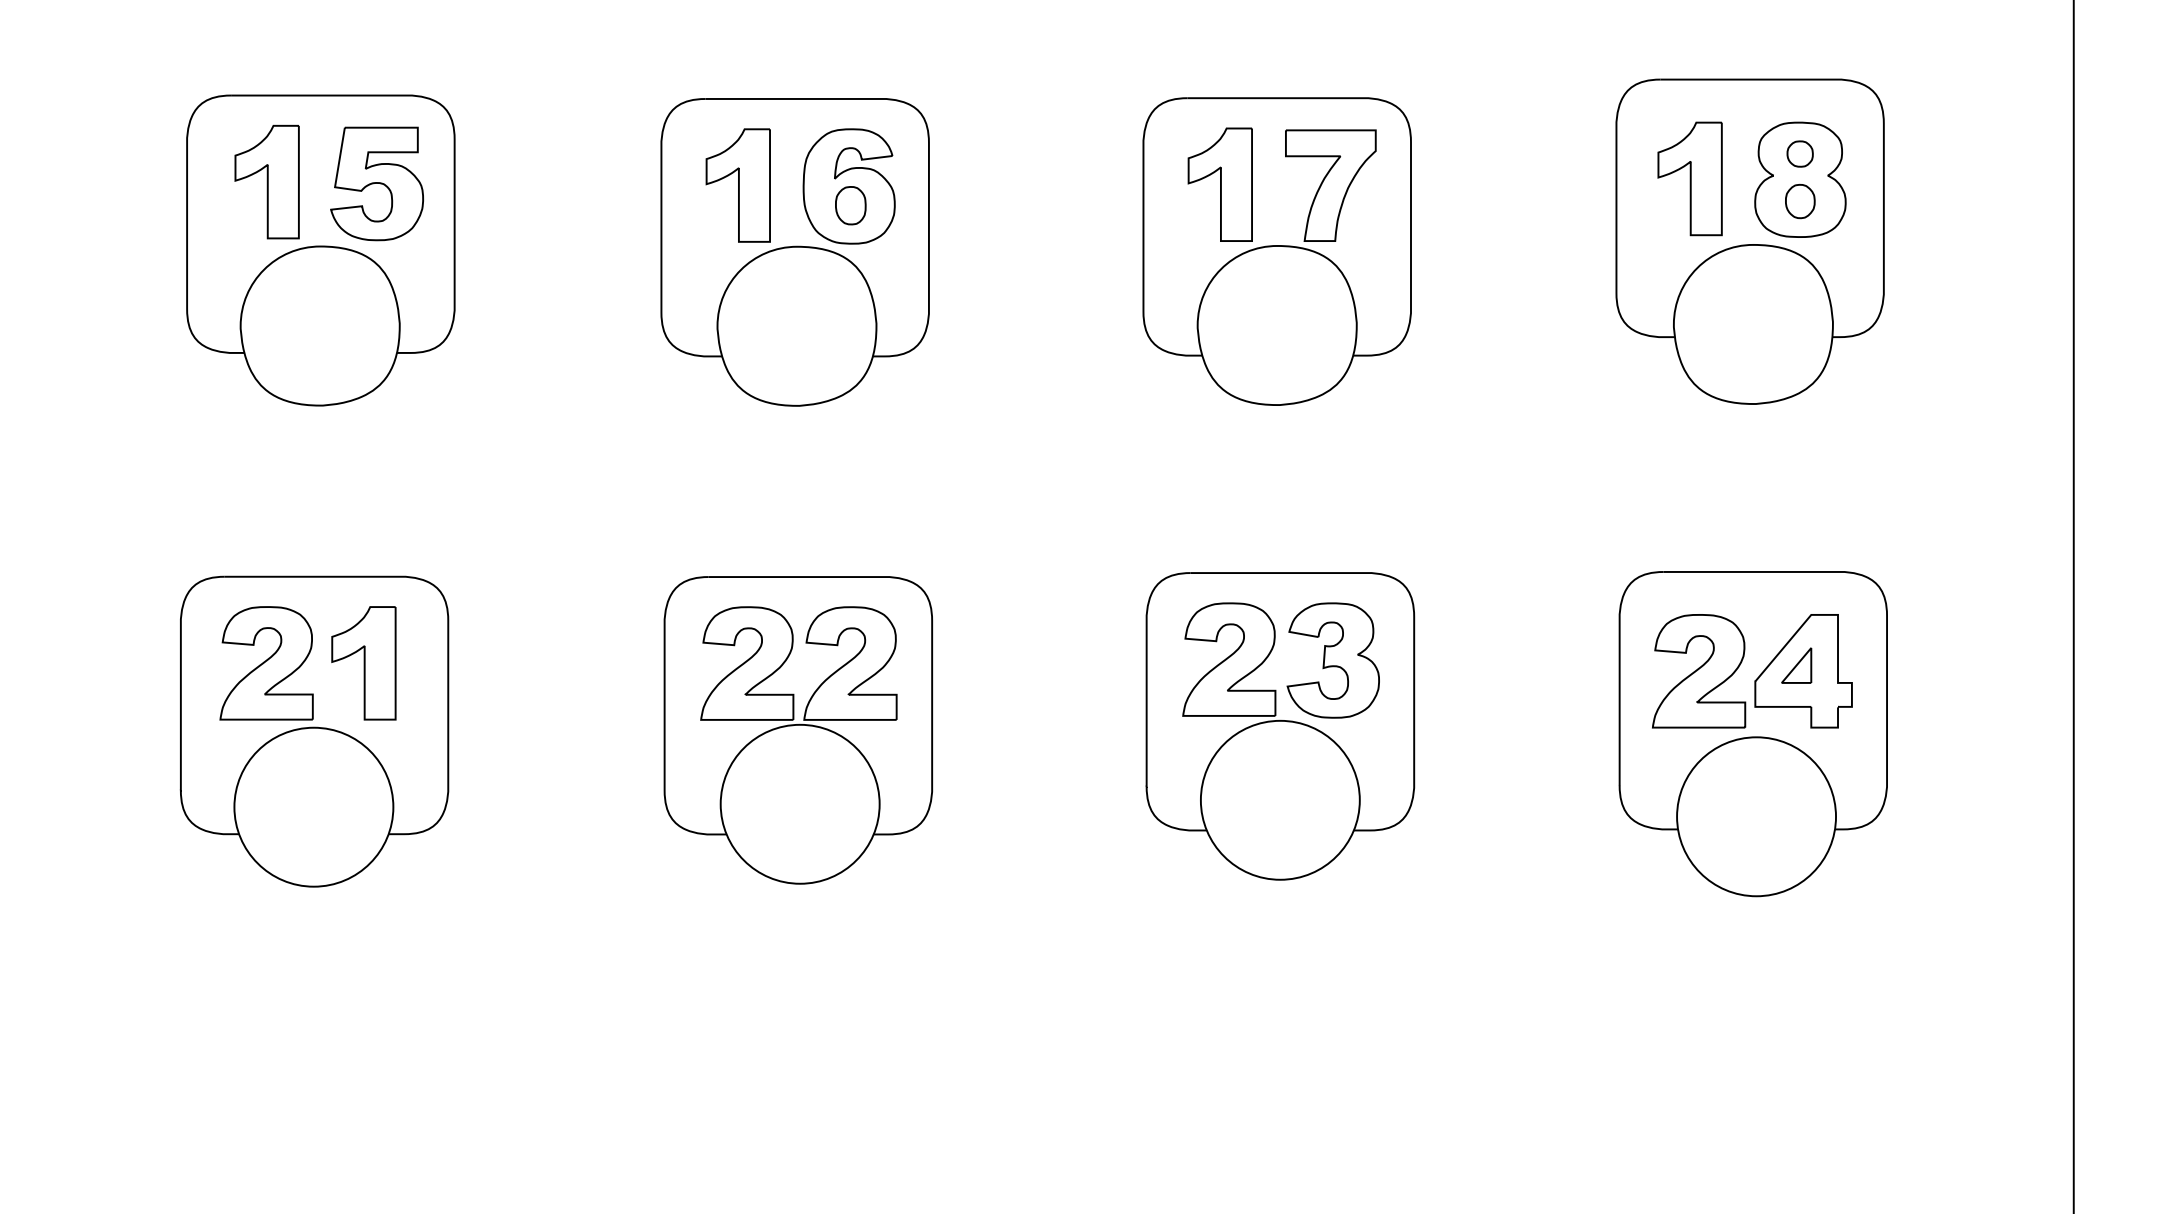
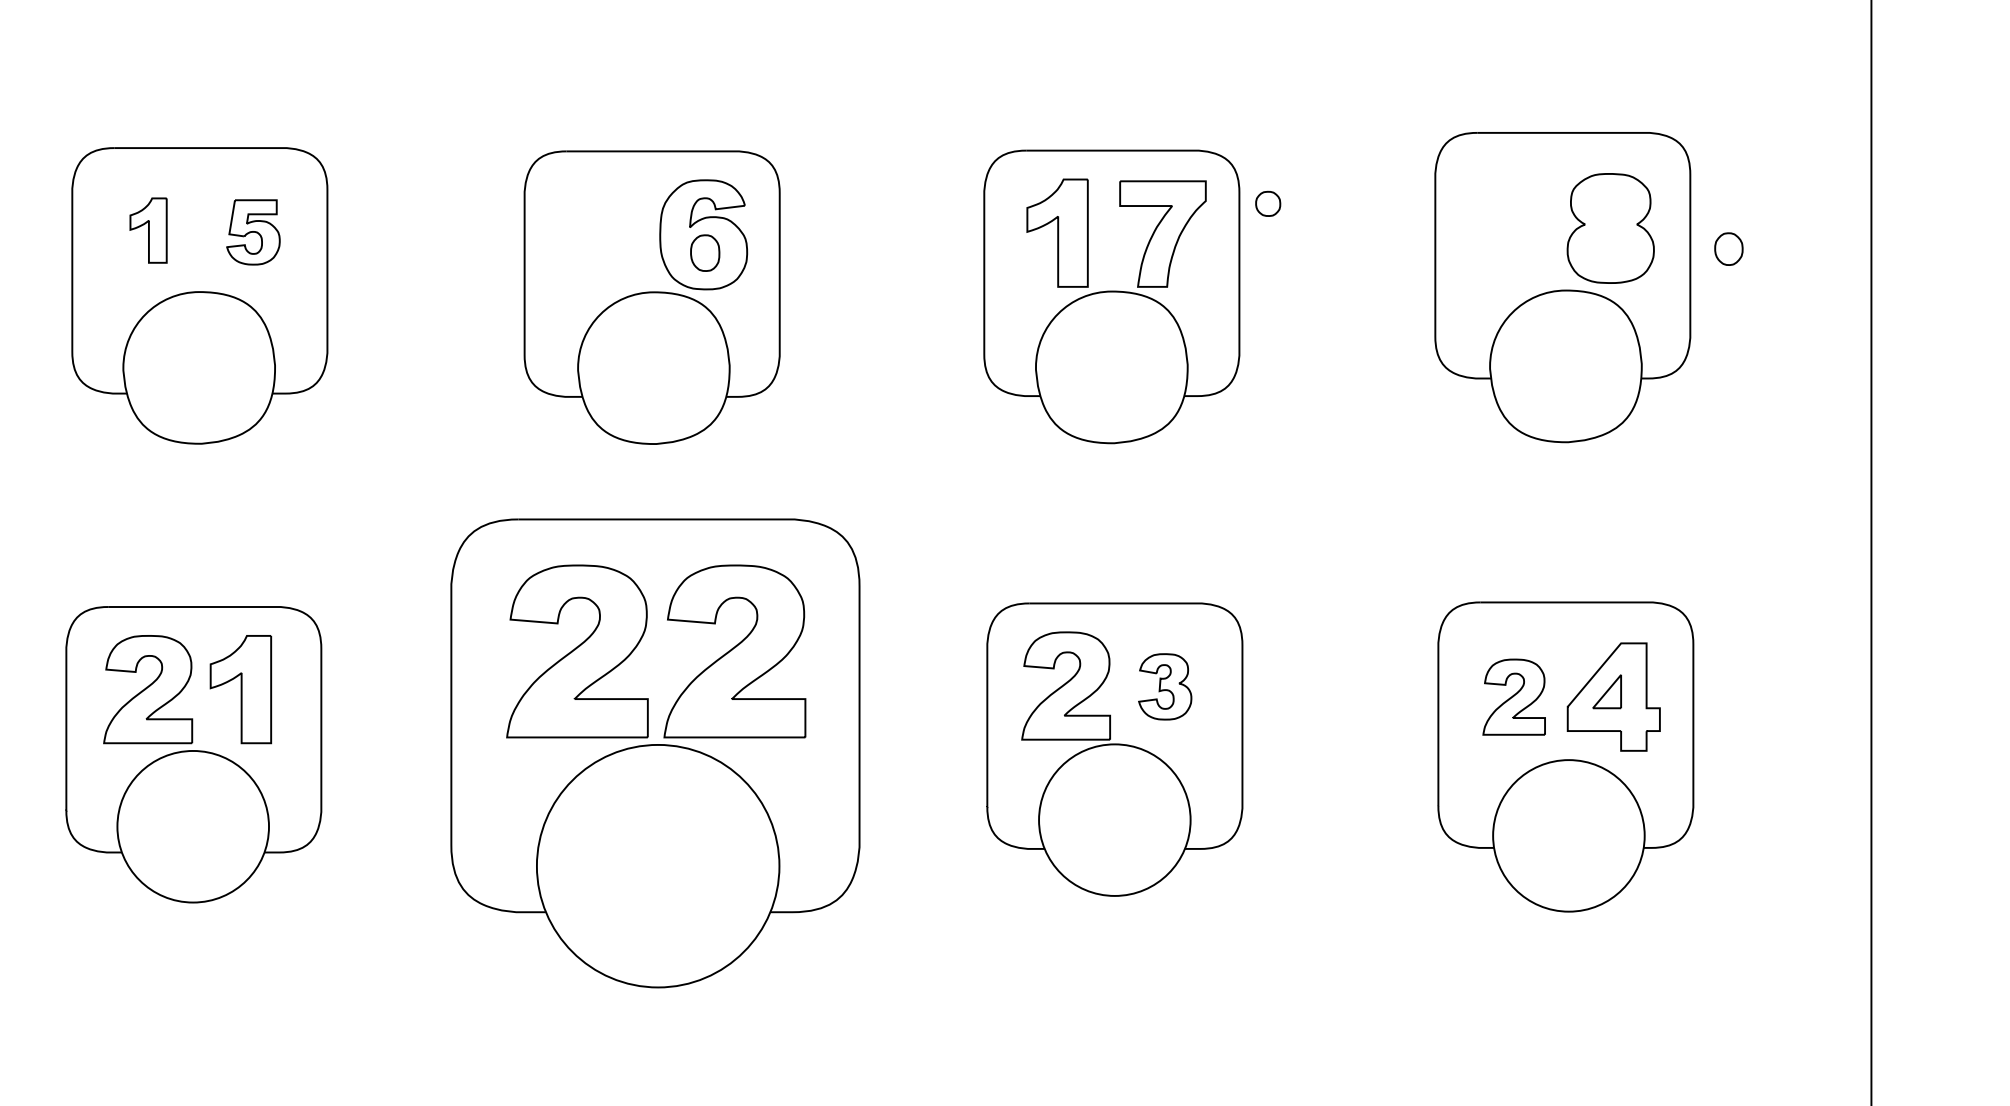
part: (1799, 153) -> (1267, 203), moved
part: (1689, 178) -> (1504, 227), removed
part: (266, 181) -> (148, 230), size x0.6
part: (376, 183) -> (252, 231), size x0.6
part: (737, 185) -> (597, 233), removed
part: (1800, 201) -> (1729, 249), moved
part: (1332, 660) -> (1164, 686), size x0.6
part: (1699, 671) -> (1514, 697), size x0.7
part: (797, 730) -> (654, 753), size x1.6

